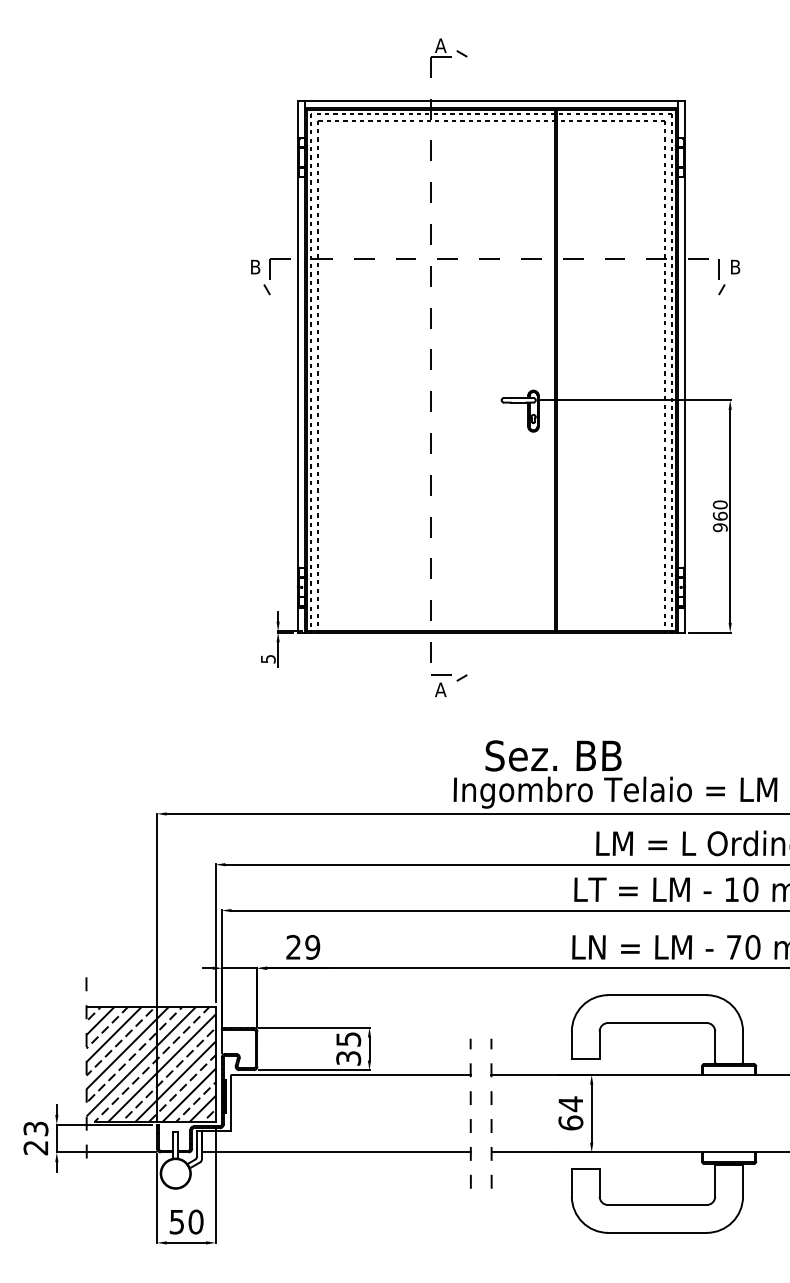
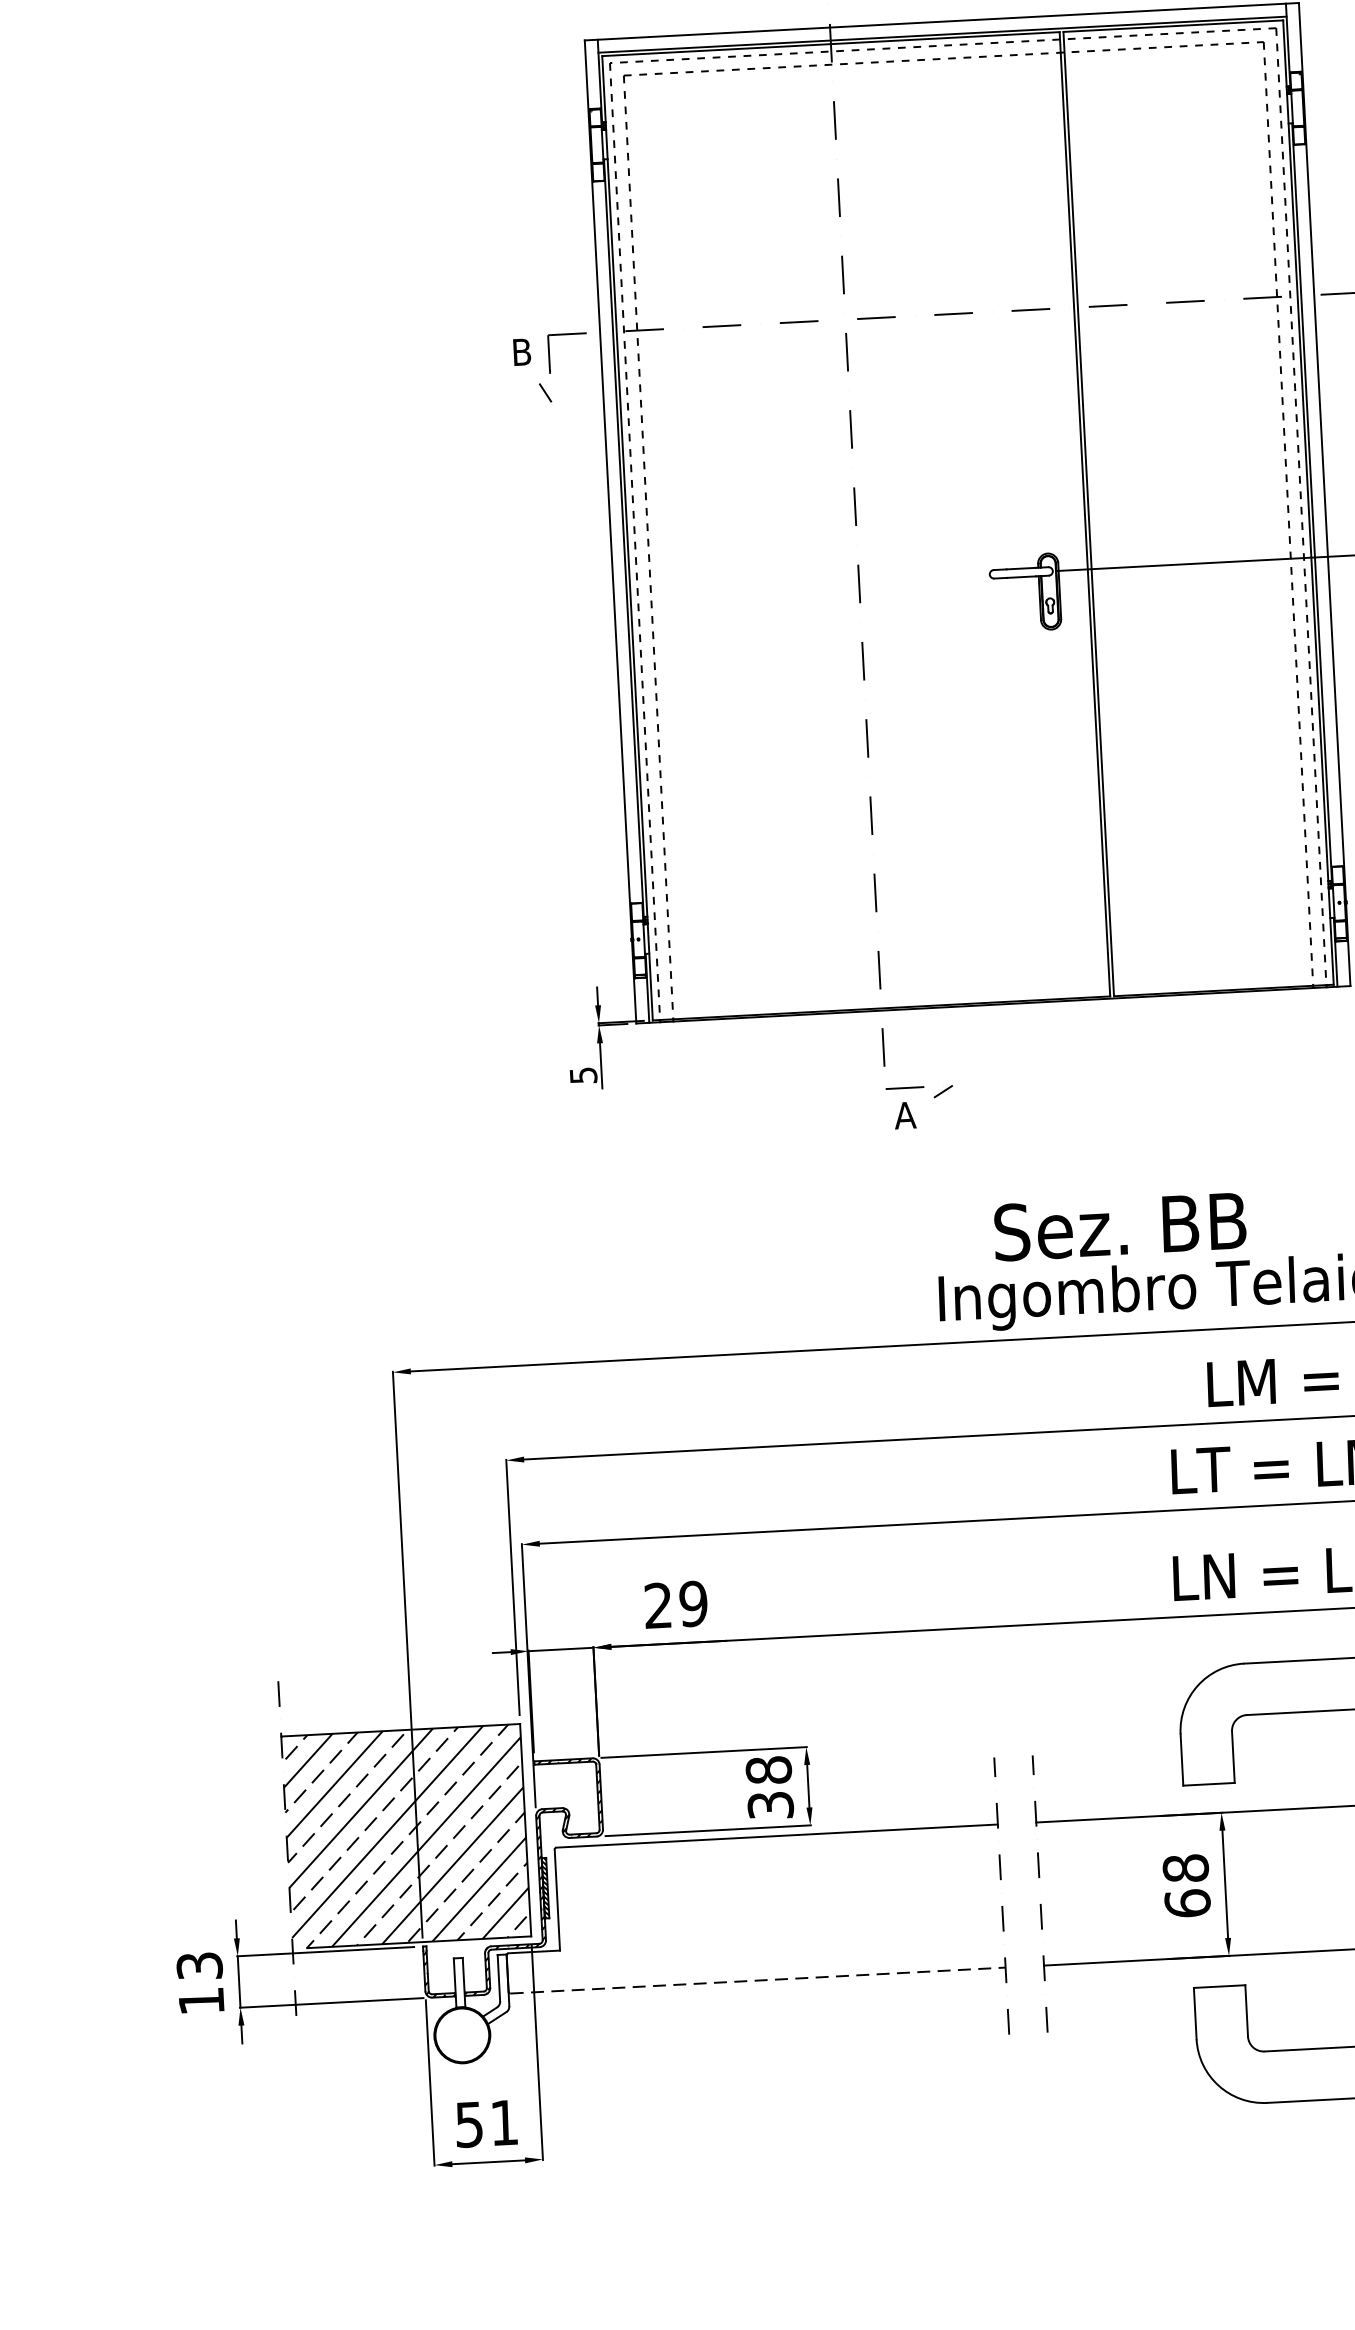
text: (348, 1039) -> (768, 1770), 35 -> 38
text: (570, 1104) -> (1185, 1869), 64 -> 68
text: (35, 1148) -> (200, 2002), 23 -> 13
line: (336, 1152) -> (757, 1980), solid -> dashed
text: (195, 1221) -> (503, 2121), 50 -> 51

